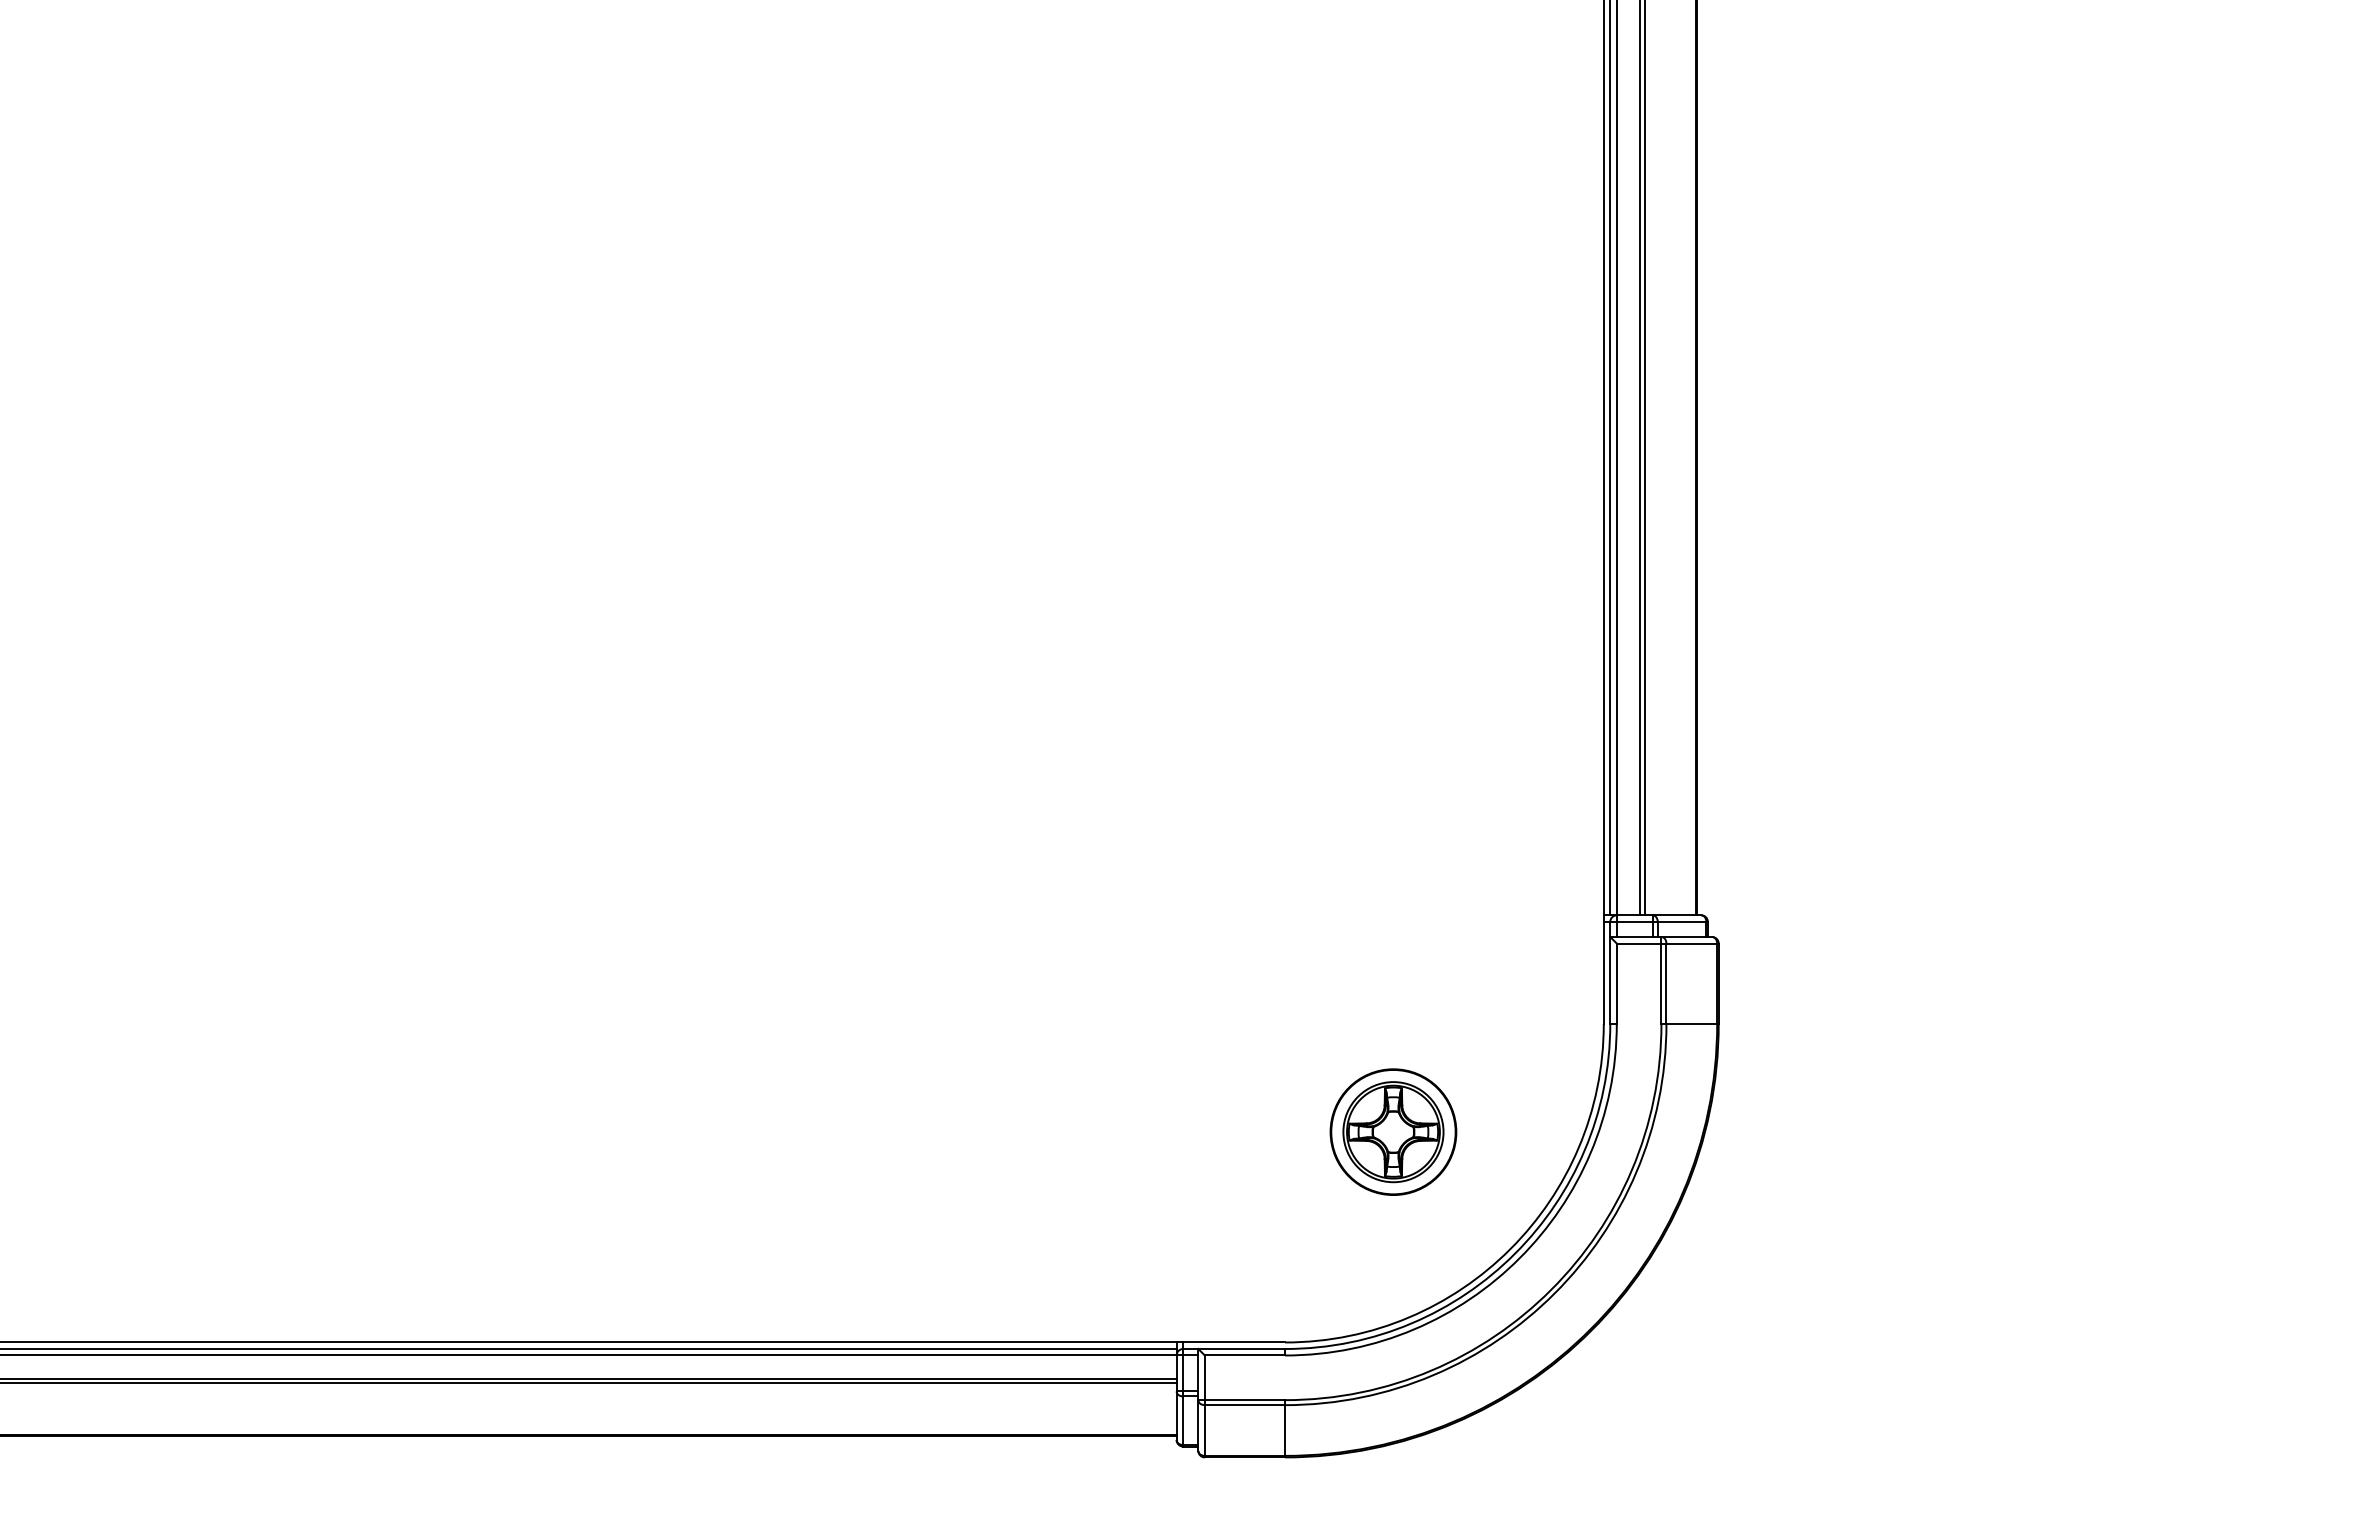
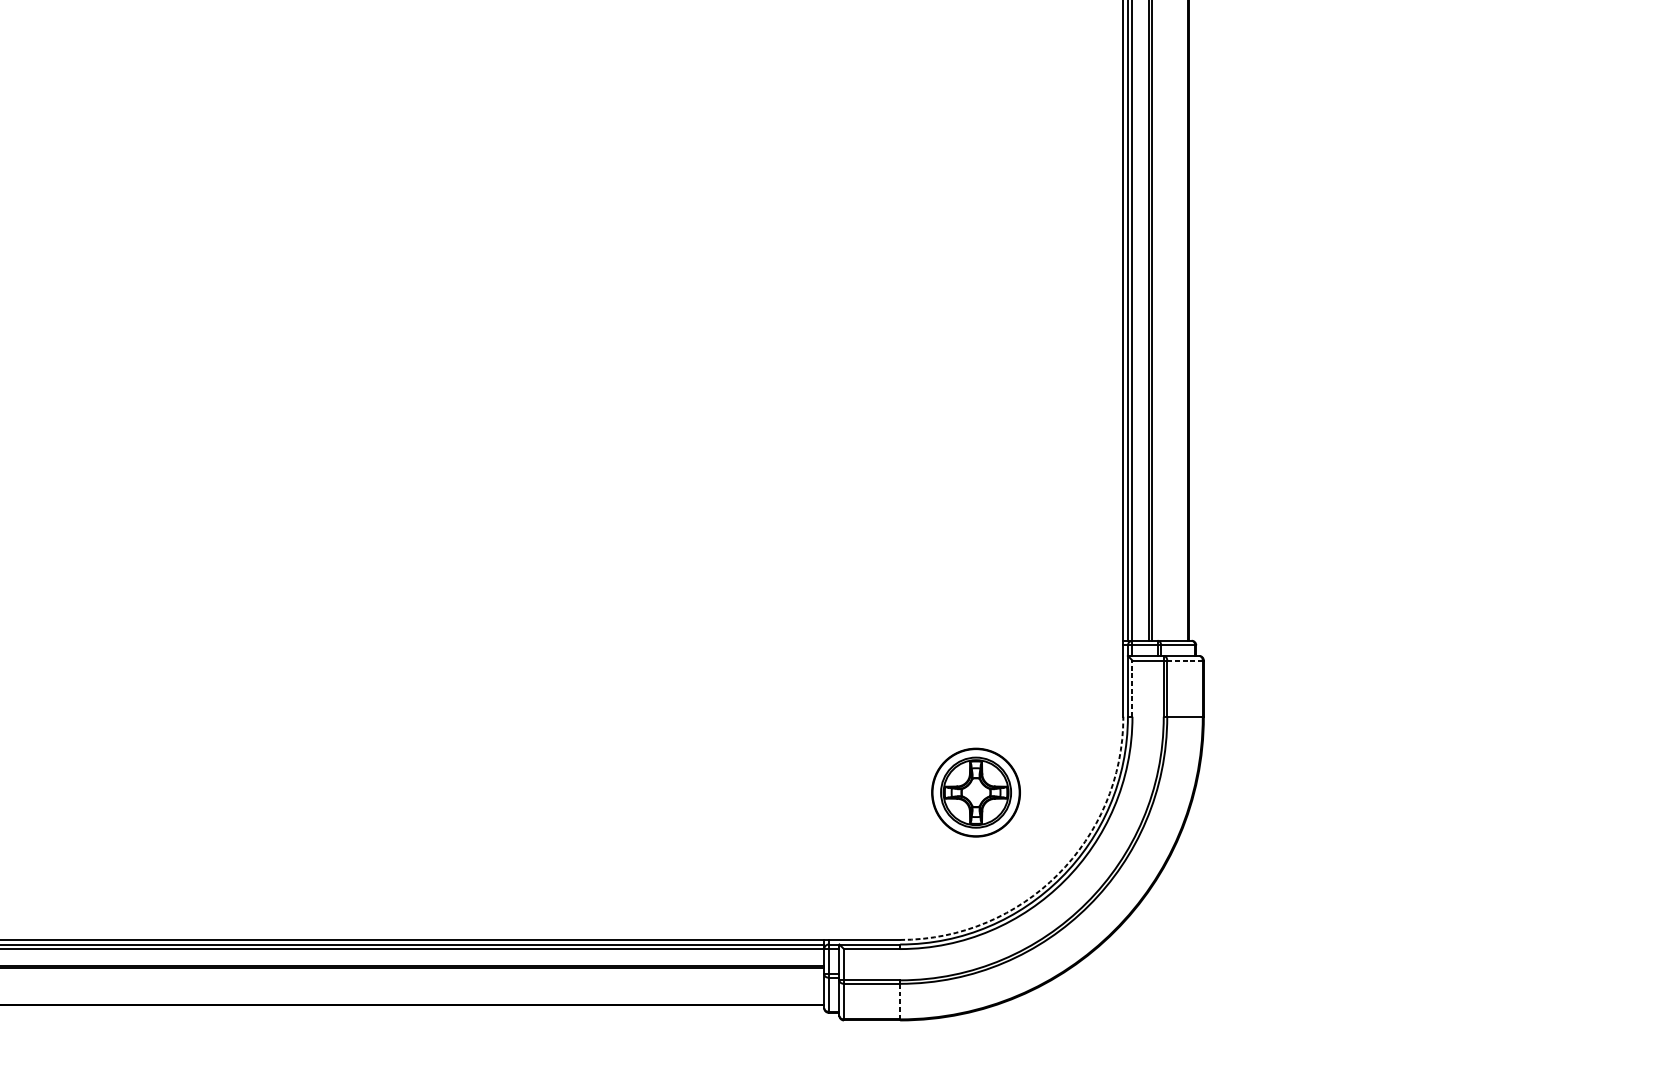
line: (1692, 943) -> (1185, 660), solid -> dashed
line: (1616, 983) -> (1132, 688), solid -> dashed
arc: (1510, 1249) -> (1058, 874), solid -> dashed
line: (1285, 1431) -> (900, 1002), solid -> dashed

